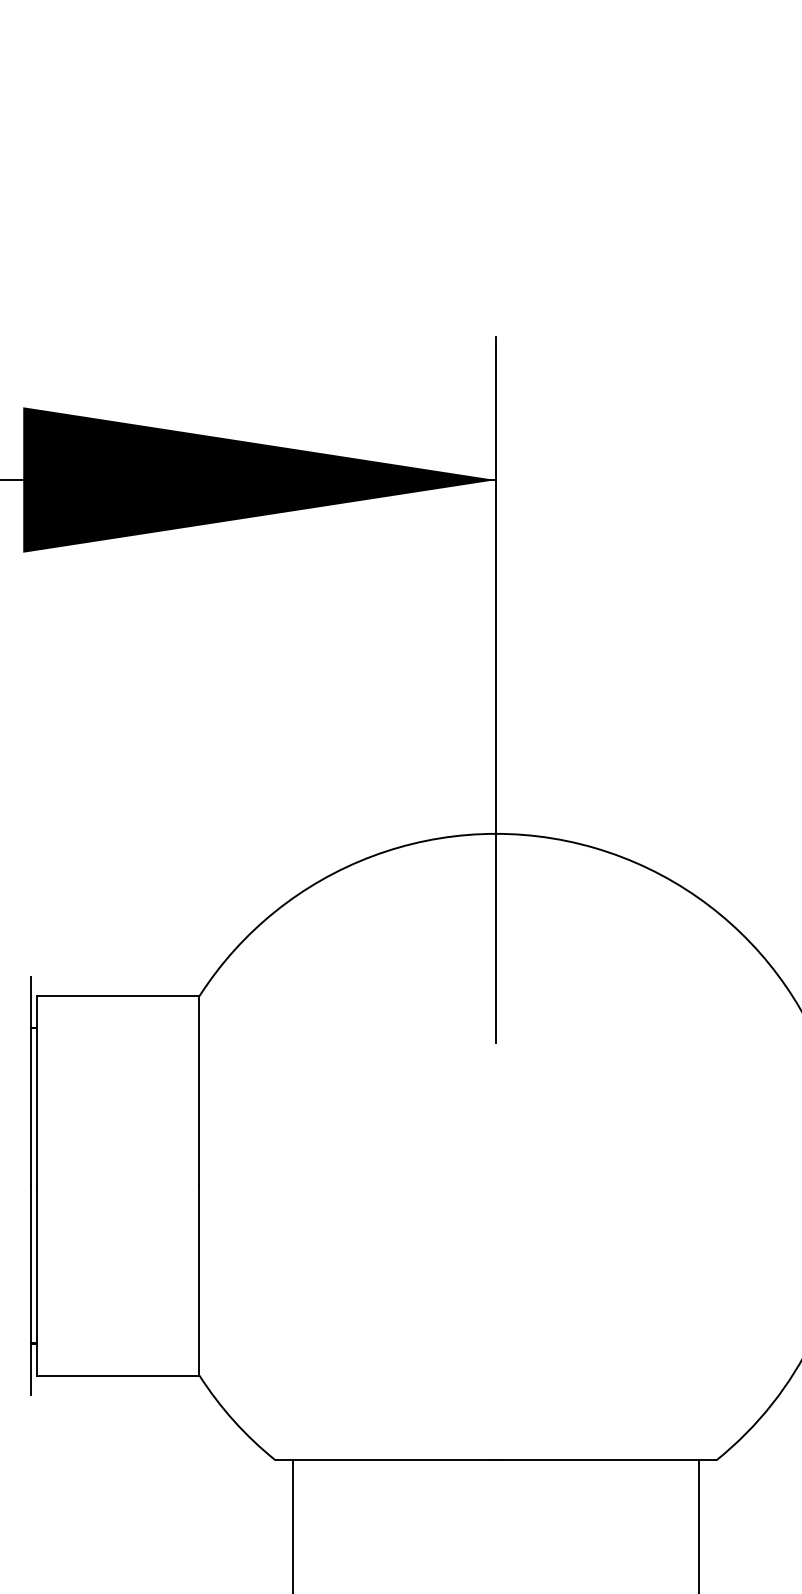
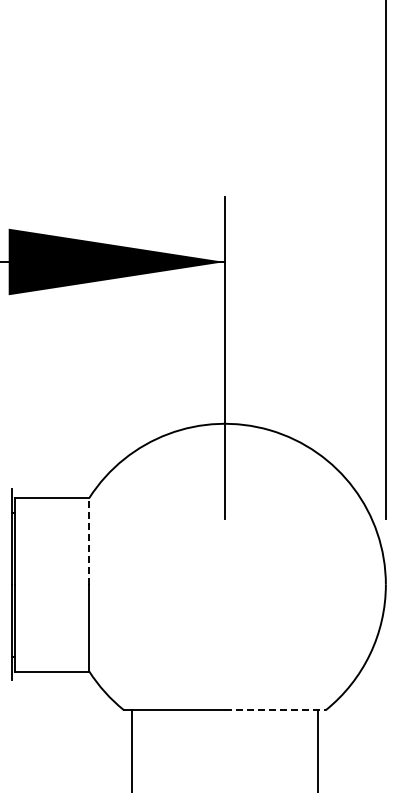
line: (199, 1089) -> (89, 540), solid -> dashed
line: (606, 1460) -> (275, 710), solid -> dashed

